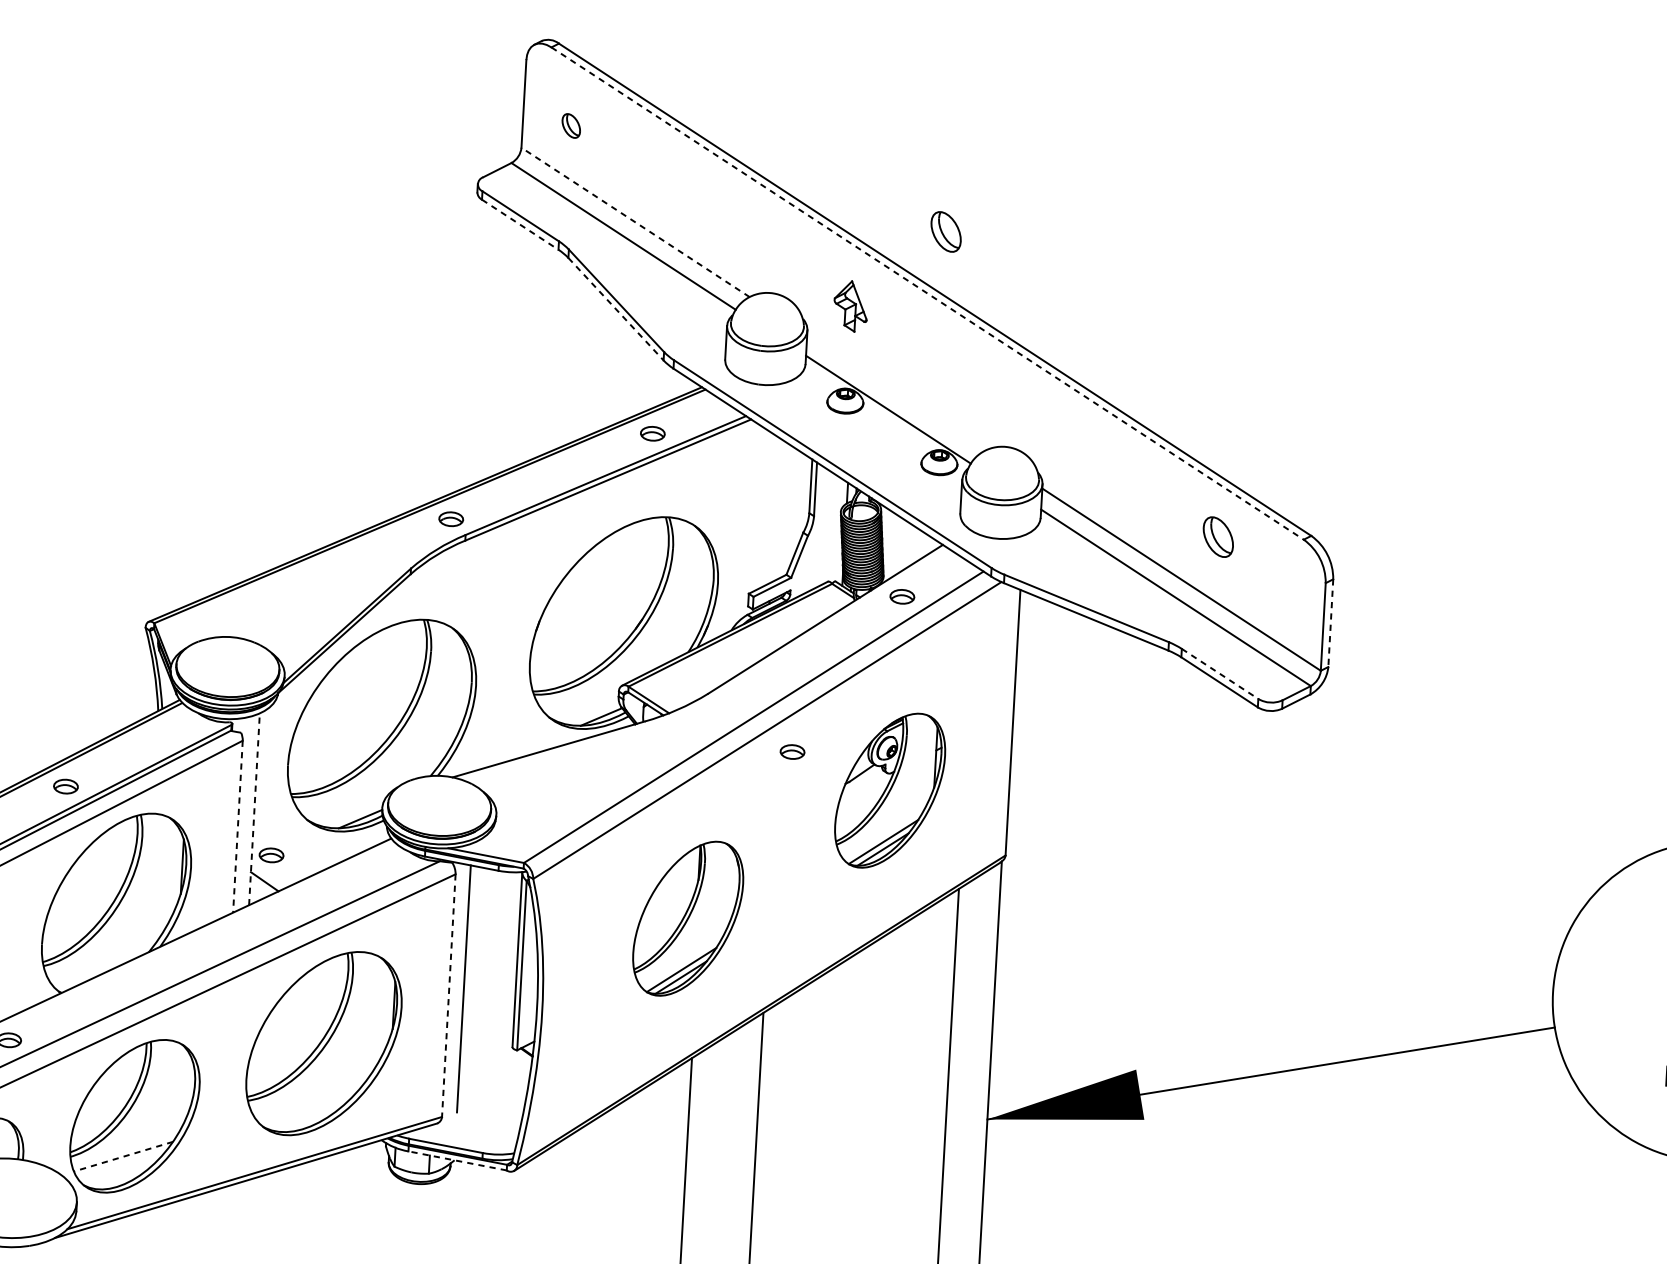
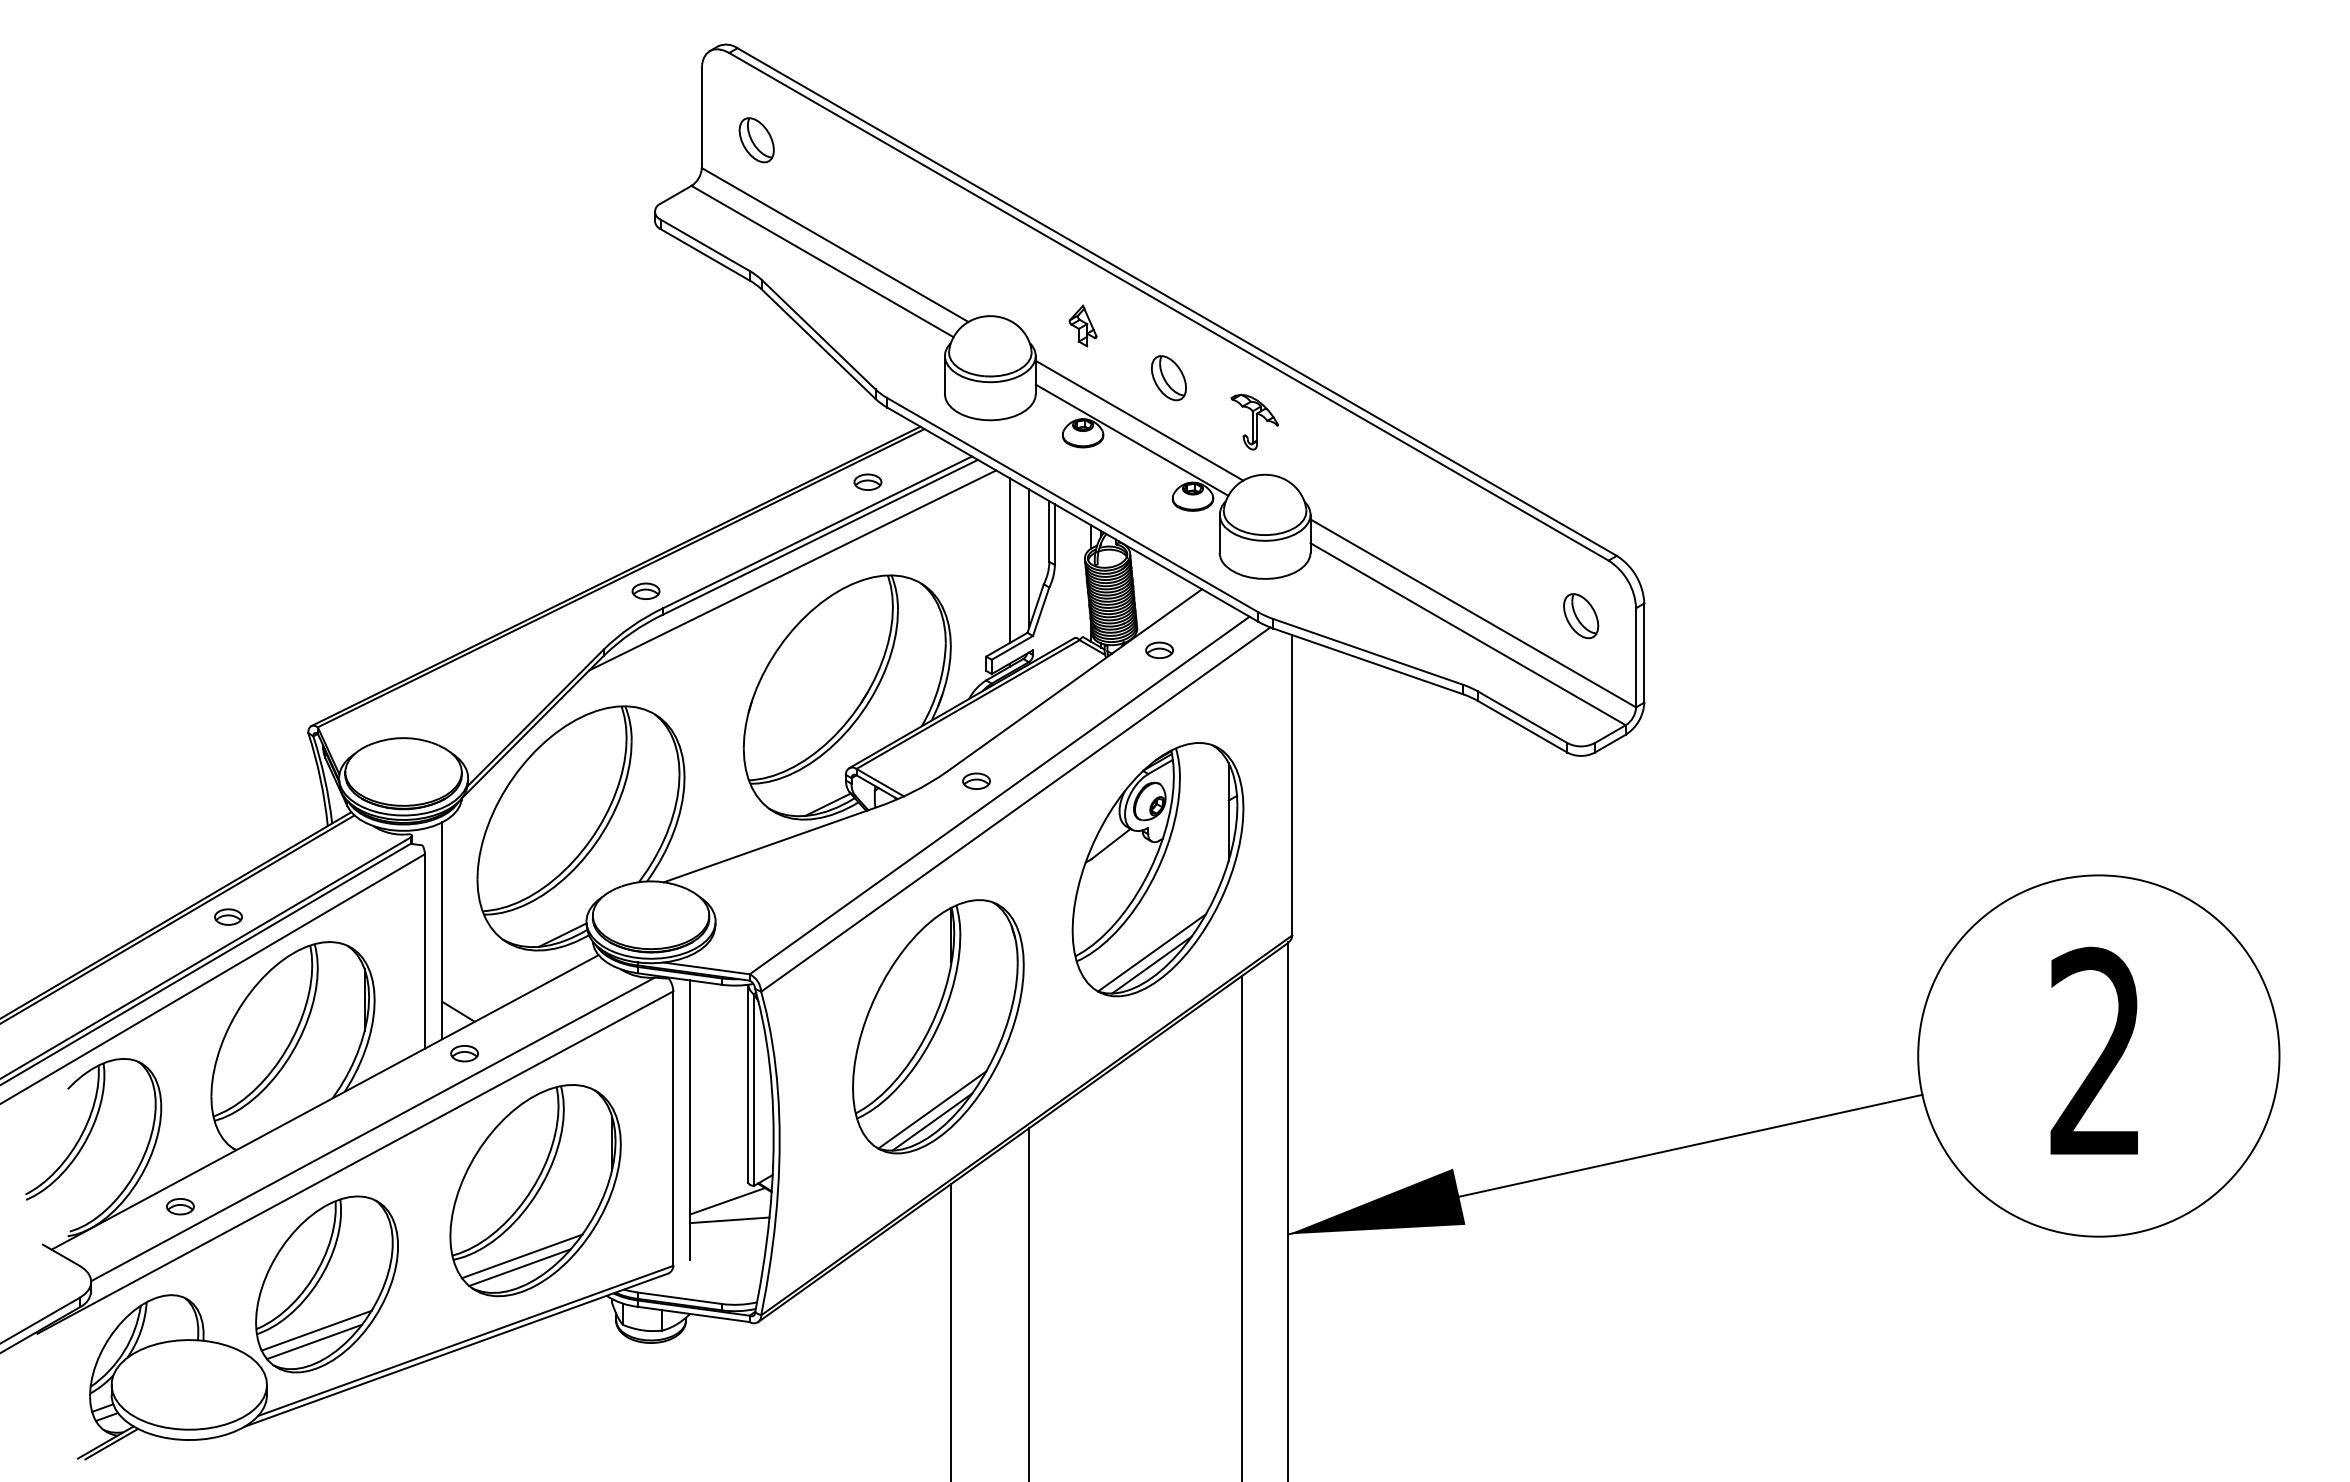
part: (571, 126) -> (756, 140), size x1.67
line: (635, 221) -> (834, 244), dashed -> solid
line: (520, 224) -> (705, 254), dashed -> solid
part: (945, 232) -> (1168, 378), moved
line: (927, 293) -> (1168, 306), dashed -> solid
part: (850, 305) -> (1082, 325), size x0.71
line: (615, 309) -> (818, 344), dashed -> solid
line: (895, 392) -> (1139, 420), added
part: (997, 399) -> (1254, 421), added
line: (581, 508) -> (792, 570), added
line: (791, 509) -> (1029, 558), added
line: (774, 510) -> (1010, 560), added
part: (1218, 537) -> (1581, 616), moved
line: (1330, 623) -> (1644, 653), dashed -> solid
line: (1219, 674) -> (1522, 717), dashed -> solid
part: (792, 751) -> (976, 780), moved
part: (889, 790) -> (1157, 869), size x1.43
line: (254, 809) -> (442, 930), dashed -> solid
line: (237, 826) -> (424, 951), dashed -> solid
part: (271, 855) -> (464, 1053), moved
part: (688, 918) -> (938, 1026), size x1.43
line: (448, 996) -> (673, 1129), dashed -> solid
line: (493, 1062) -> (727, 1201), added
line: (493, 1079) -> (729, 1220), added
line: (308, 1101) -> (521, 1256), added
line: (305, 1110) -> (519, 1267), added
line: (123, 1156) -> (316, 1330), dashed -> solid
line: (457, 1160) -> (693, 1314), dashed -> solid
line: (121, 1166) -> (314, 1341), added

